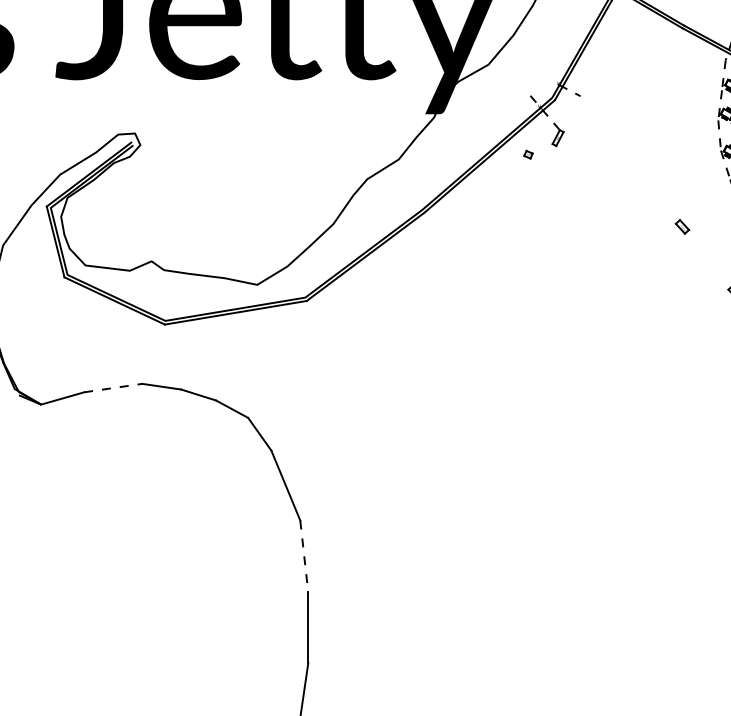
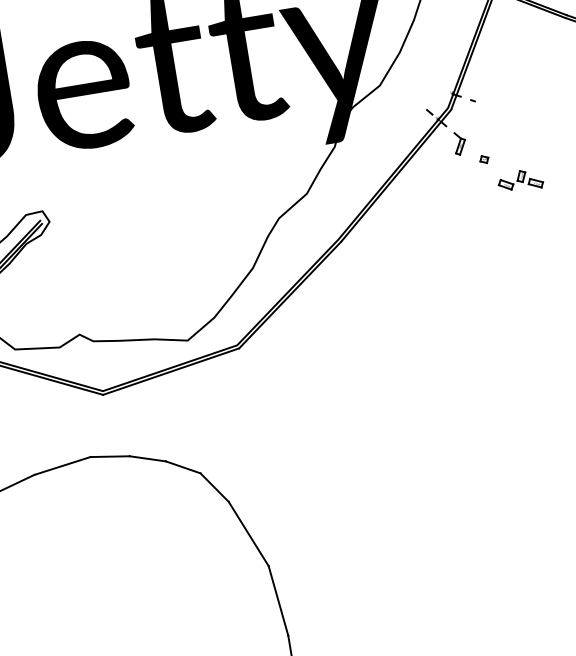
part: (528, 154) -> (484, 159), moved
part: (611, 181) -> (520, 180), added
line: (113, 388) -> (62, 466), dashed -> solid
line: (304, 557) -> (278, 601), dashed -> solid

